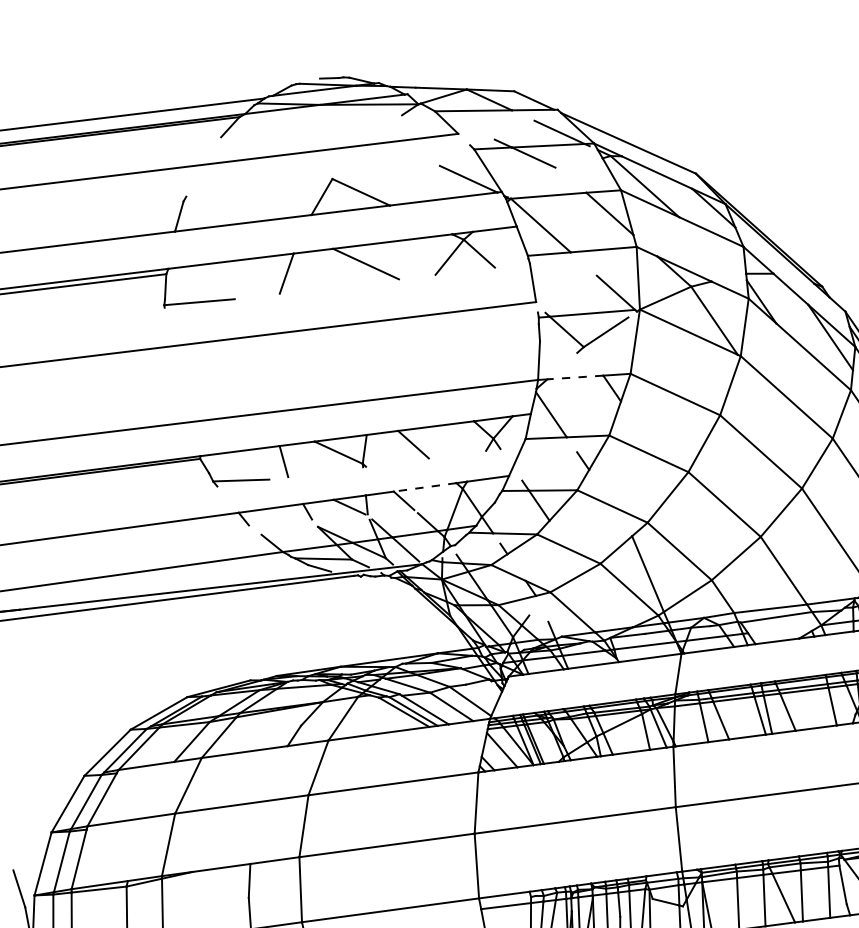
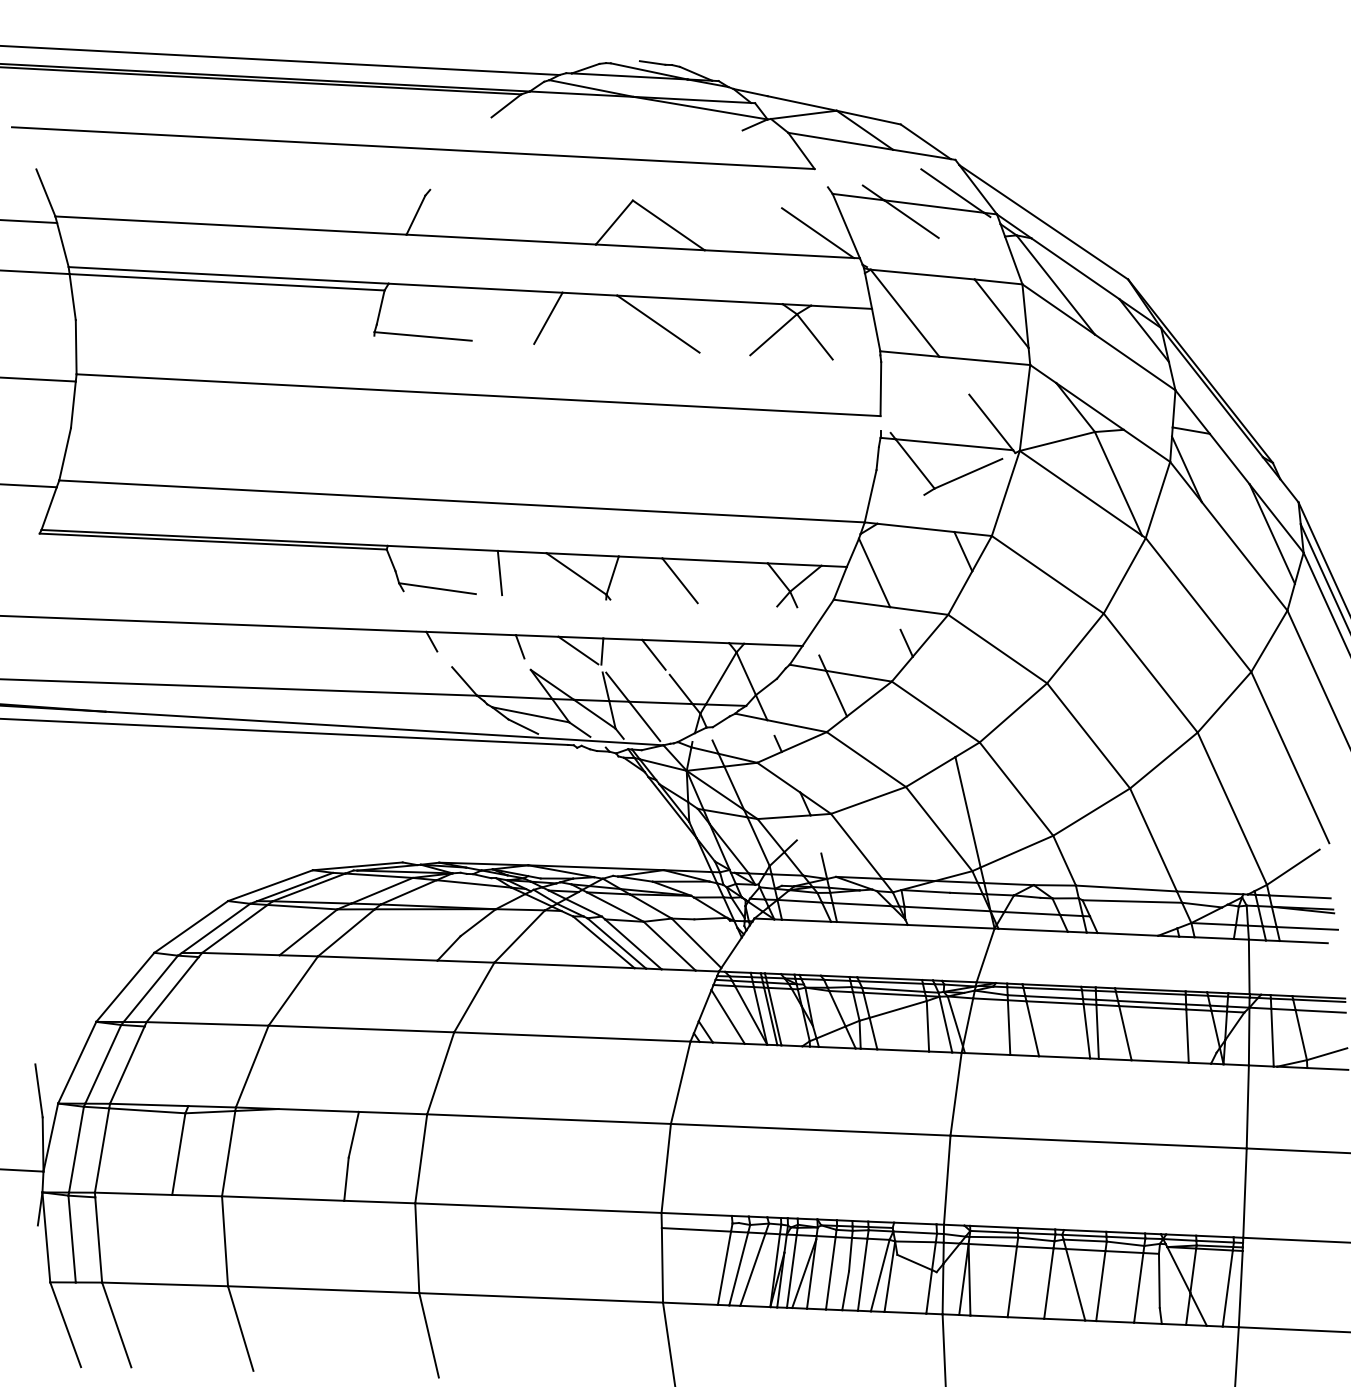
line: (574, 377) -> (915, 527), dashed -> solid
line: (424, 487) -> (685, 641), dashed -> solid

